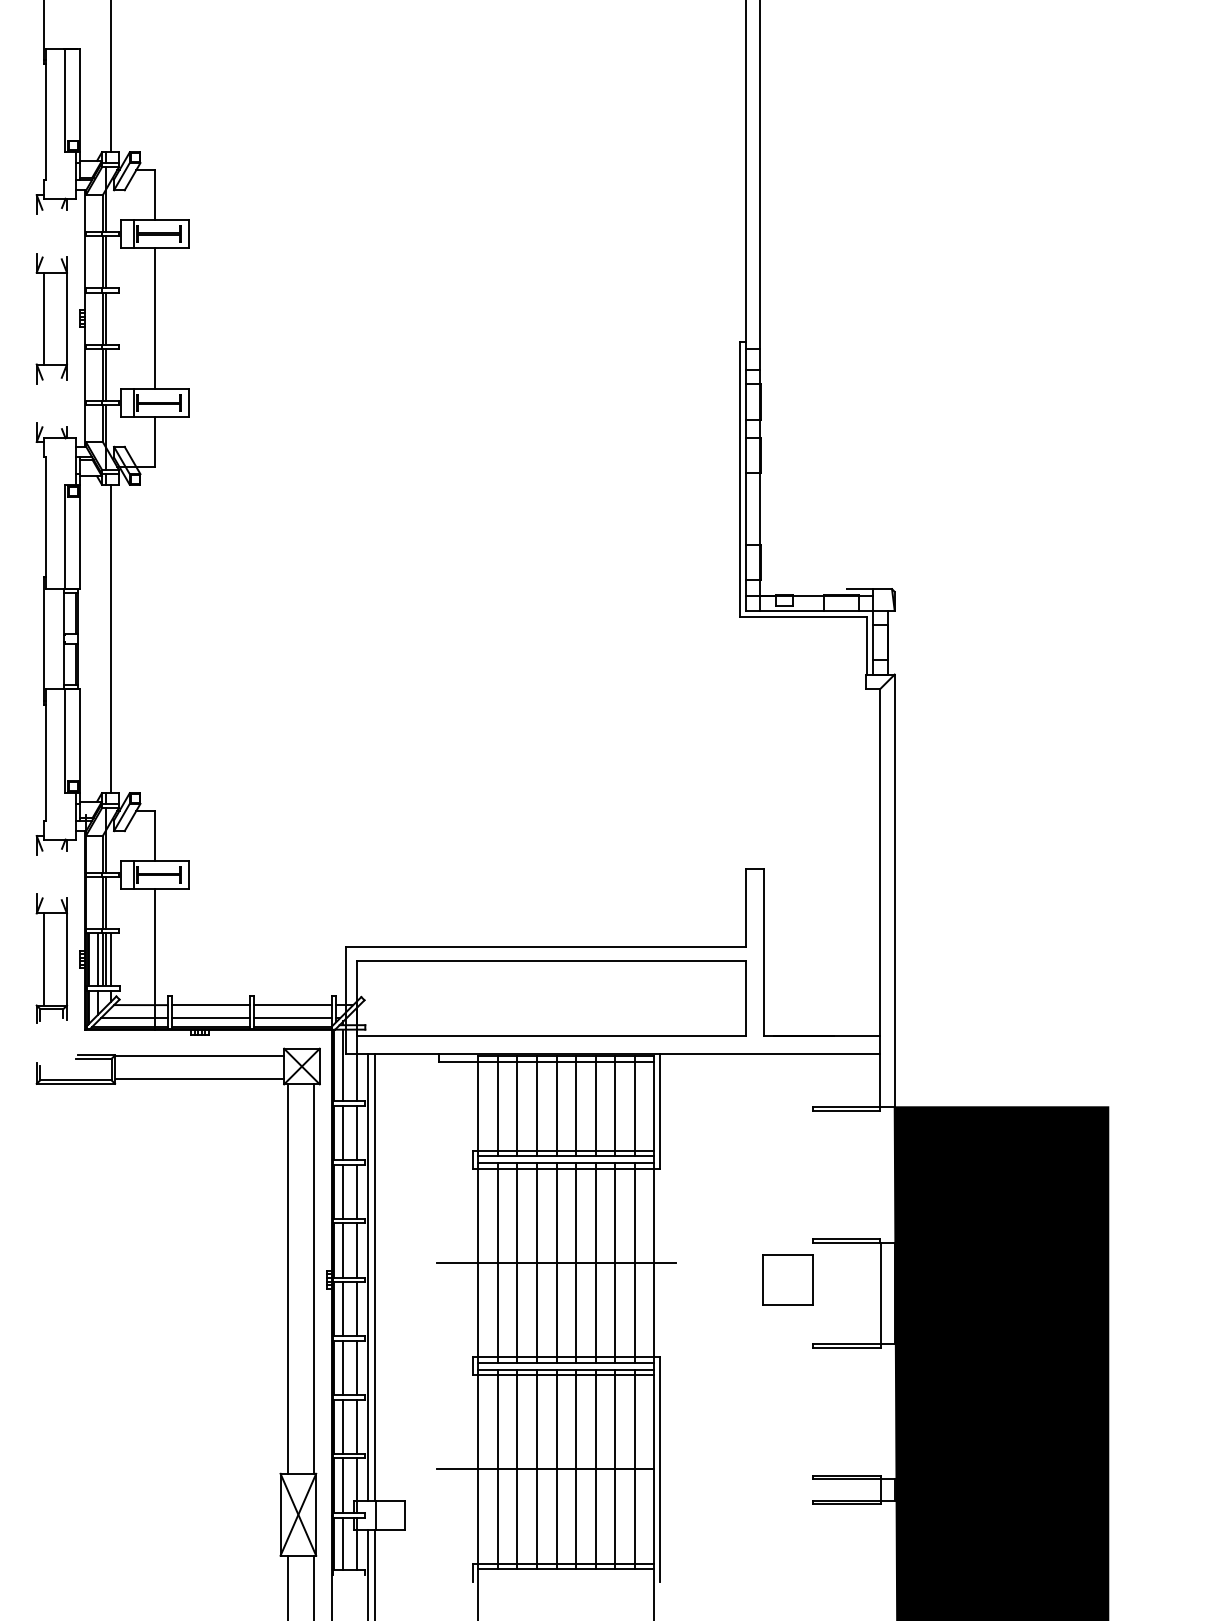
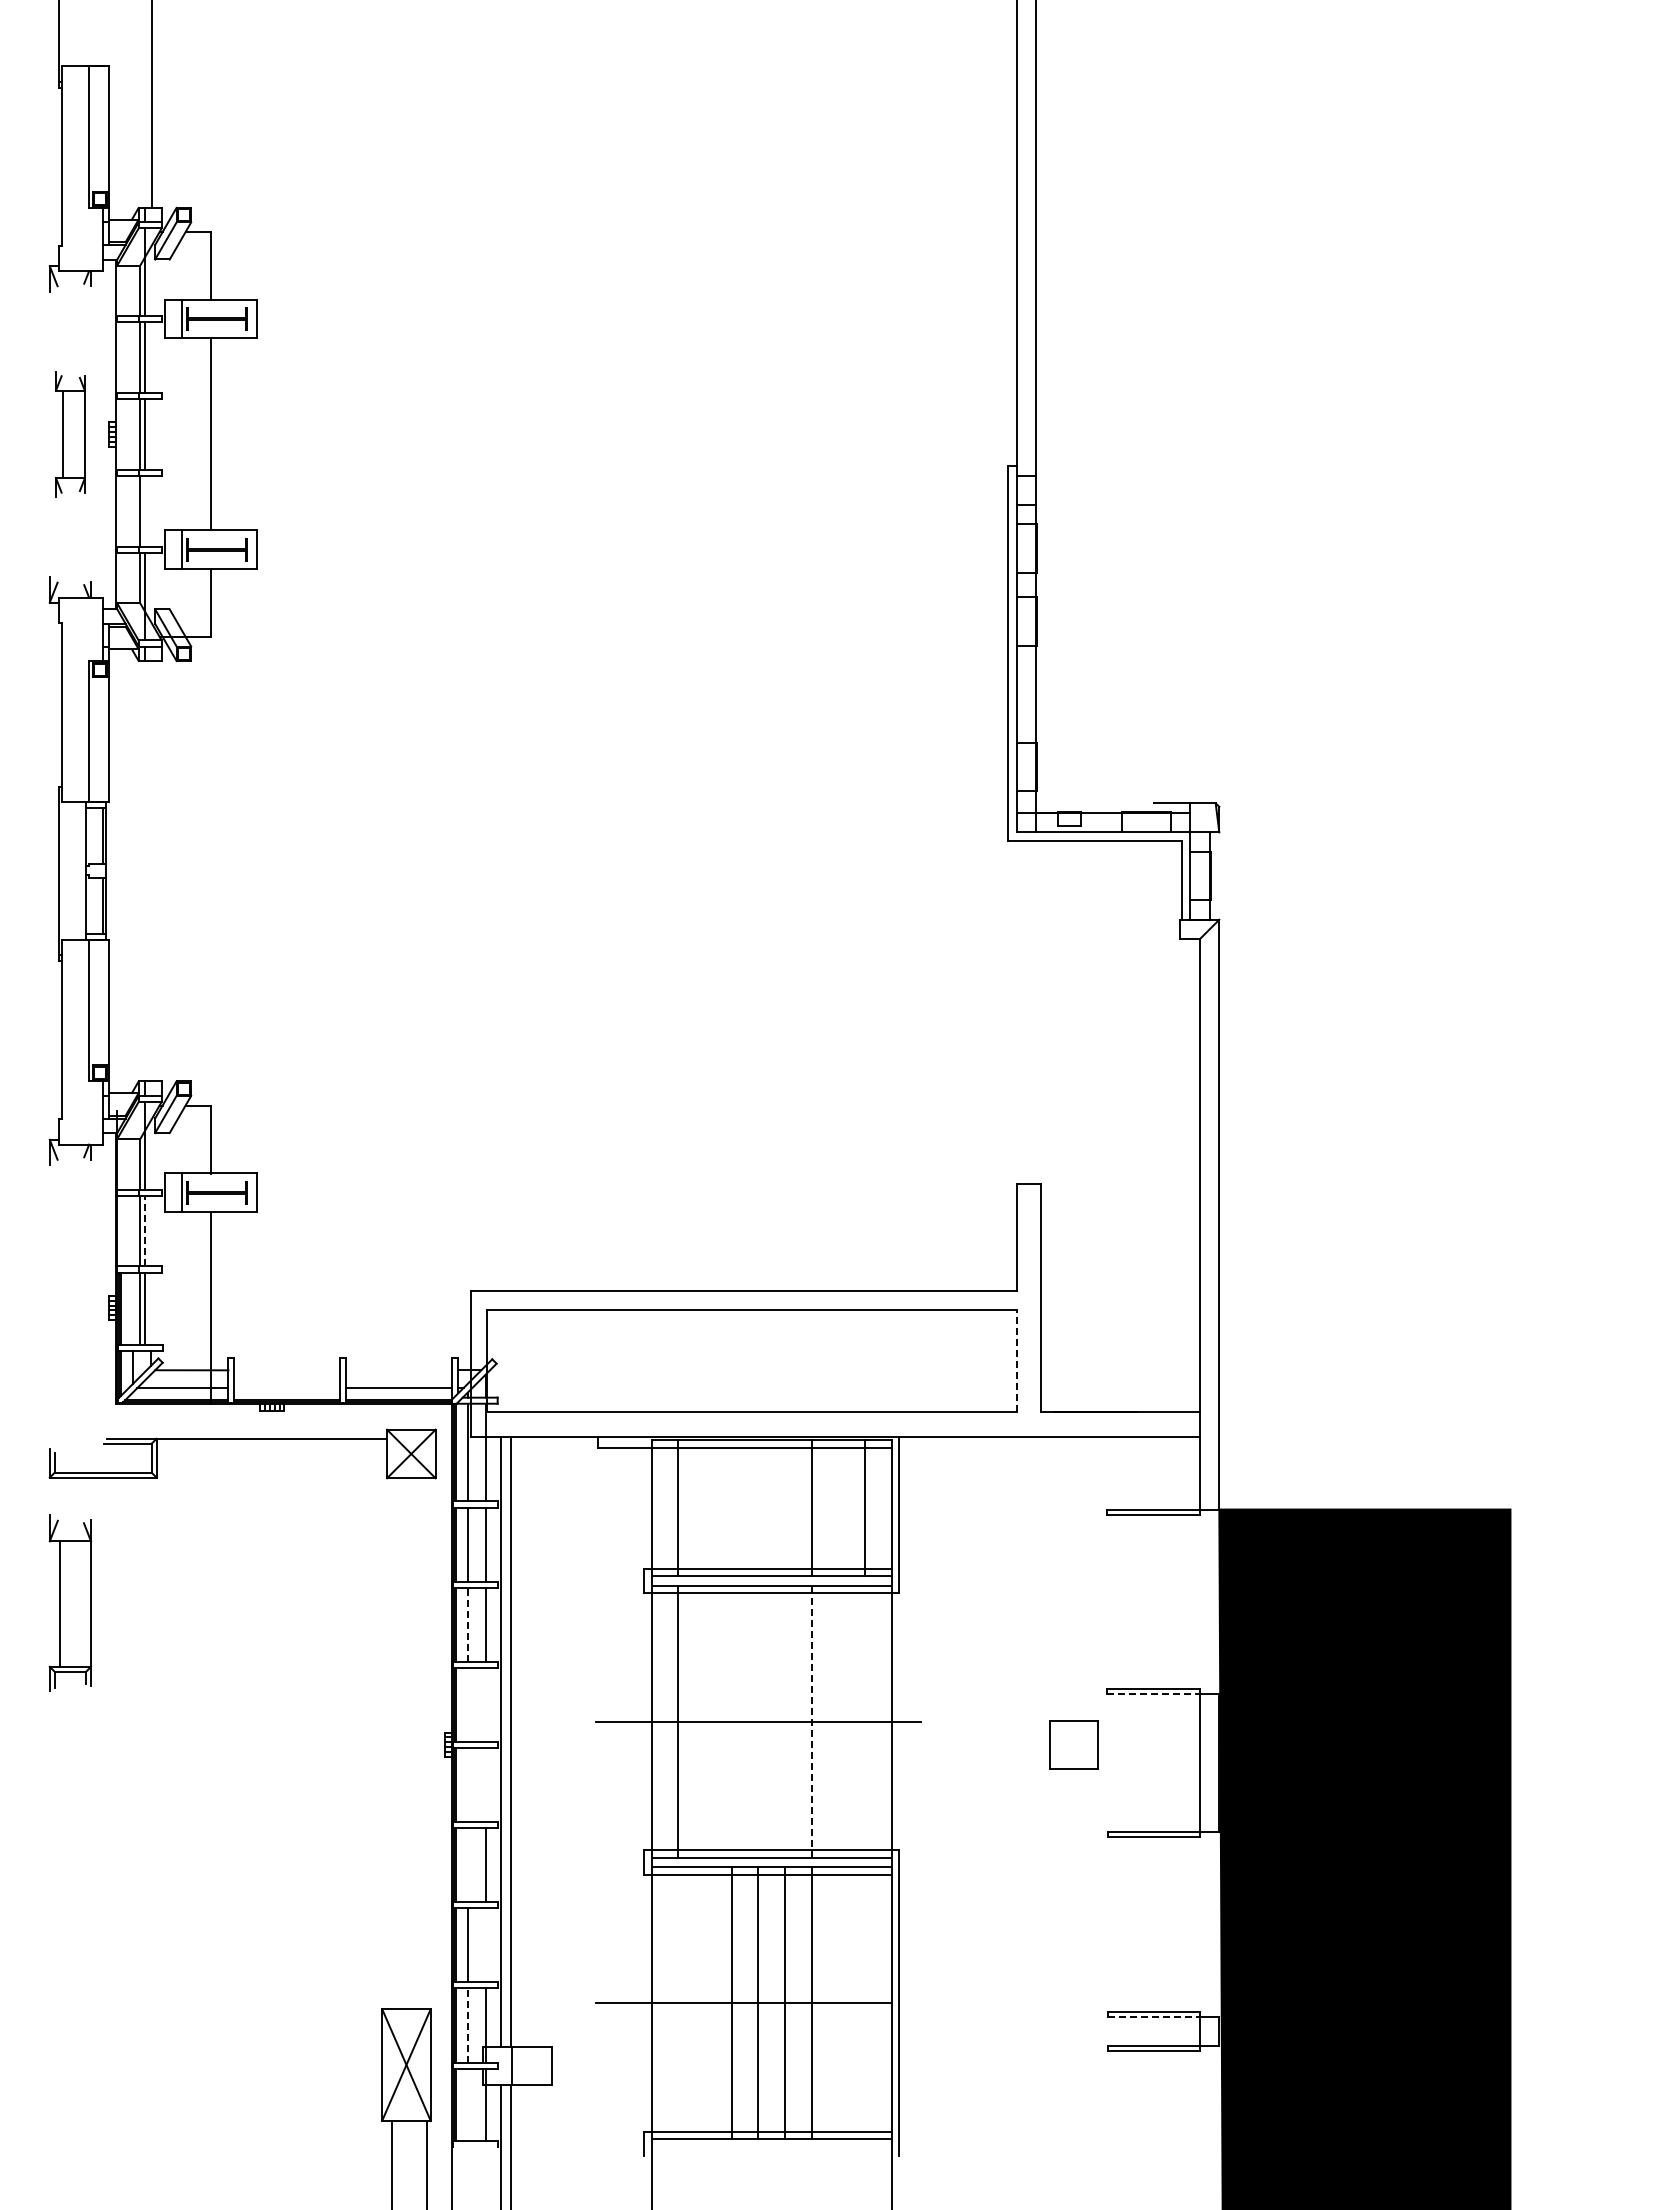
part: (51, 318) -> (70, 434), size x0.7
line: (106, 374) -> (144, 510), removed
line: (111, 639) -> (151, 871), removed
line: (106, 902) -> (144, 1230), solid -> dashed
part: (51, 958) -> (70, 1602), moved
line: (98, 959) -> (133, 1308), removed
line: (110, 959) -> (150, 1308), removed
line: (745, 998) -> (1016, 1361), solid -> dashed
line: (211, 1005) -> (287, 1370), removed
line: (293, 1005) -> (399, 1370), removed
line: (211, 1018) -> (287, 1388), removed
line: (200, 1078) -> (272, 1470), removed
line: (517, 1106) -> (704, 1508), removed
line: (536, 1106) -> (731, 1508), removed
line: (556, 1106) -> (758, 1508), removed
line: (575, 1106) -> (784, 1508), removed
line: (615, 1106) -> (838, 1508), removed
line: (343, 1191) -> (467, 1624), solid -> dashed
line: (847, 1242) -> (1154, 1694), solid -> dashed
line: (343, 1250) -> (467, 1704), removed
line: (356, 1250) -> (485, 1704), removed
line: (517, 1262) -> (704, 1721), removed
line: (536, 1262) -> (731, 1721), removed
line: (556, 1262) -> (758, 1721), removed
line: (575, 1262) -> (784, 1721), removed
line: (595, 1262) -> (811, 1721), solid -> dashed
line: (615, 1262) -> (838, 1721), removed
line: (635, 1262) -> (865, 1721), removed
line: (287, 1278) -> (391, 1743), removed
line: (313, 1278) -> (427, 1743), removed
part: (787, 1279) -> (1073, 1744), size x0.7
line: (343, 1308) -> (467, 1784), removed
line: (356, 1308) -> (485, 1784), removed
line: (343, 1367) -> (467, 1864), removed
line: (356, 1426) -> (485, 1944), removed
line: (497, 1469) -> (678, 2003), removed
line: (517, 1469) -> (704, 2003), removed
line: (615, 1469) -> (838, 2003), removed
line: (635, 1469) -> (865, 2003), removed
line: (847, 1479) -> (1154, 2016), solid -> dashed
line: (343, 1485) -> (467, 2025), solid -> dashed
line: (343, 1543) -> (467, 2104), removed

